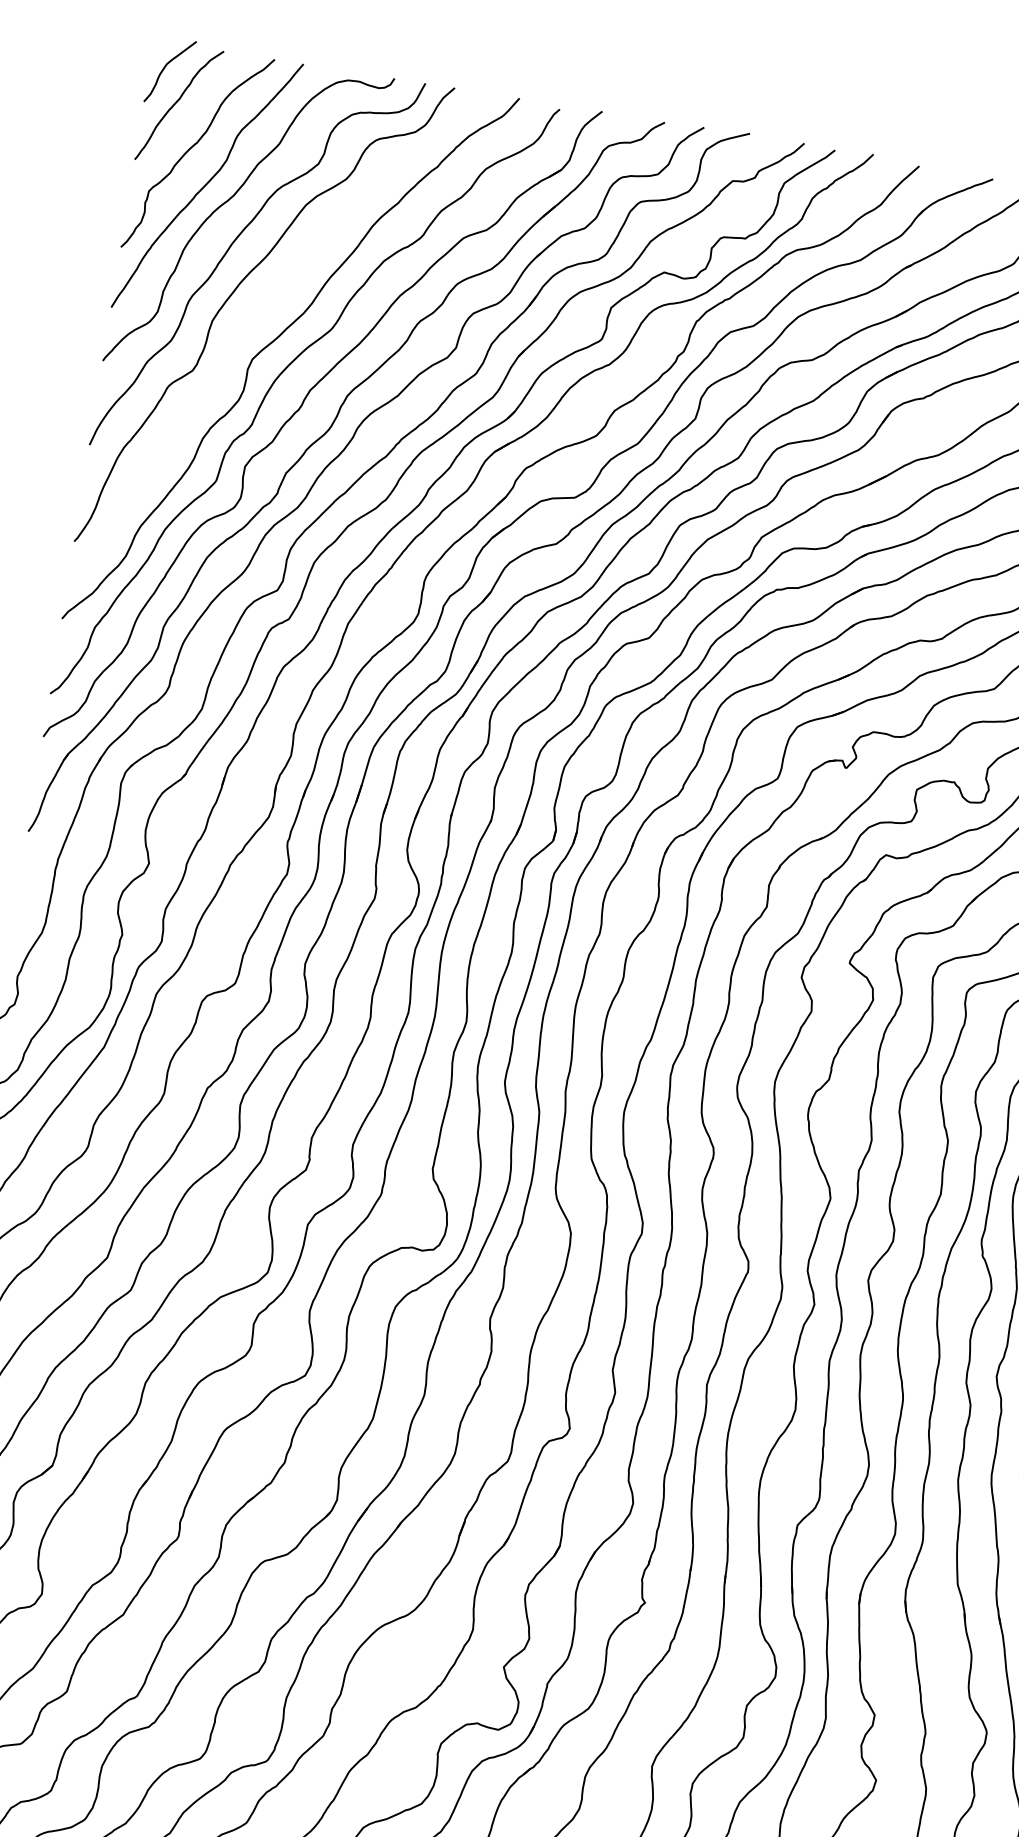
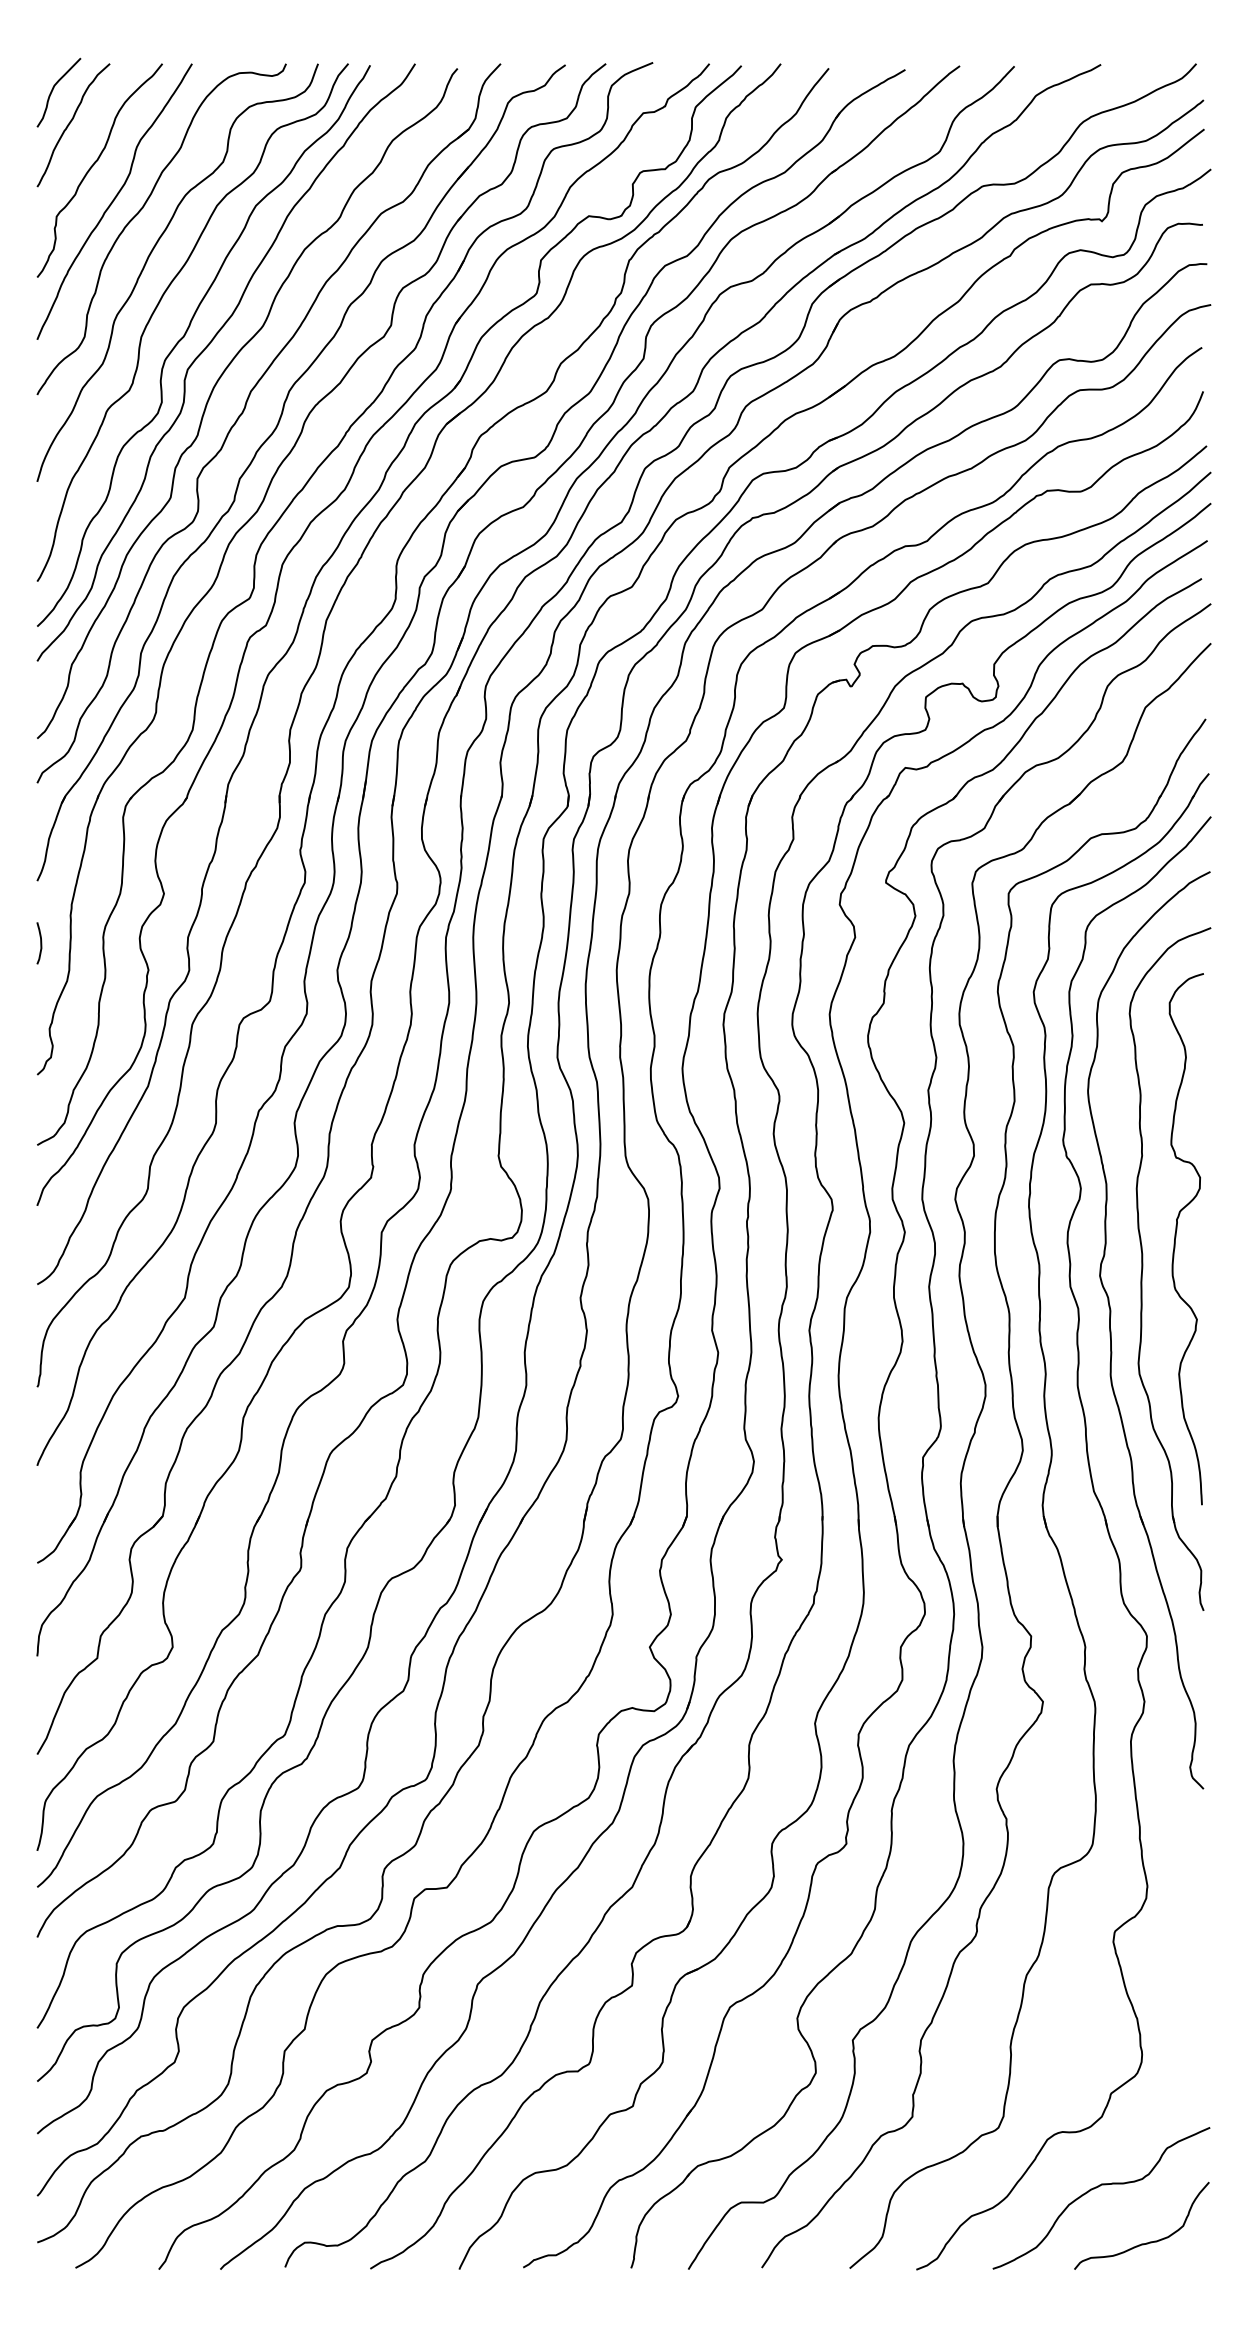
curve: (255, 326) -> (185, 335), added
curve: (21, 892) -> (40, 943), added

